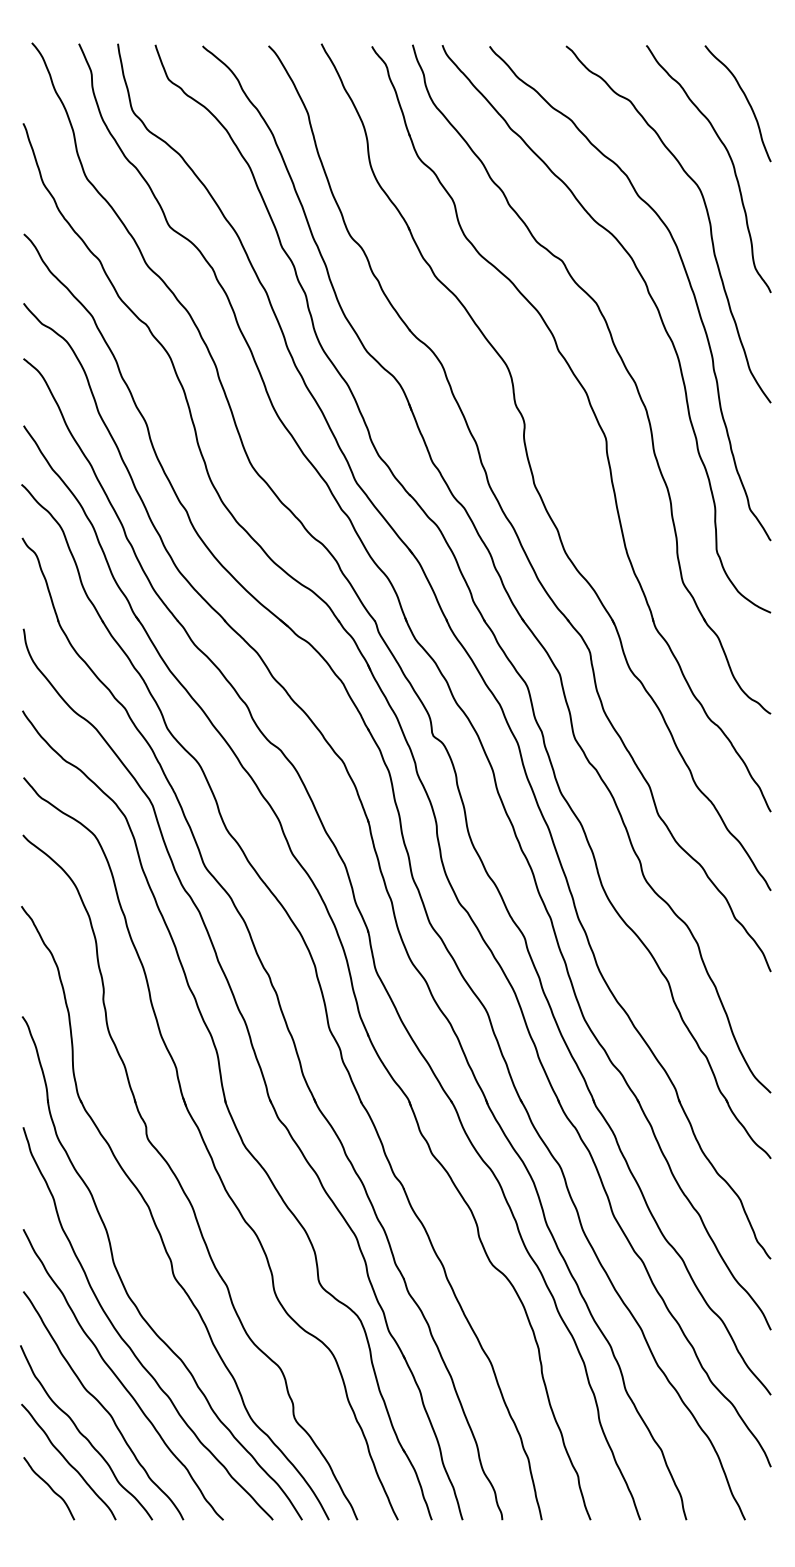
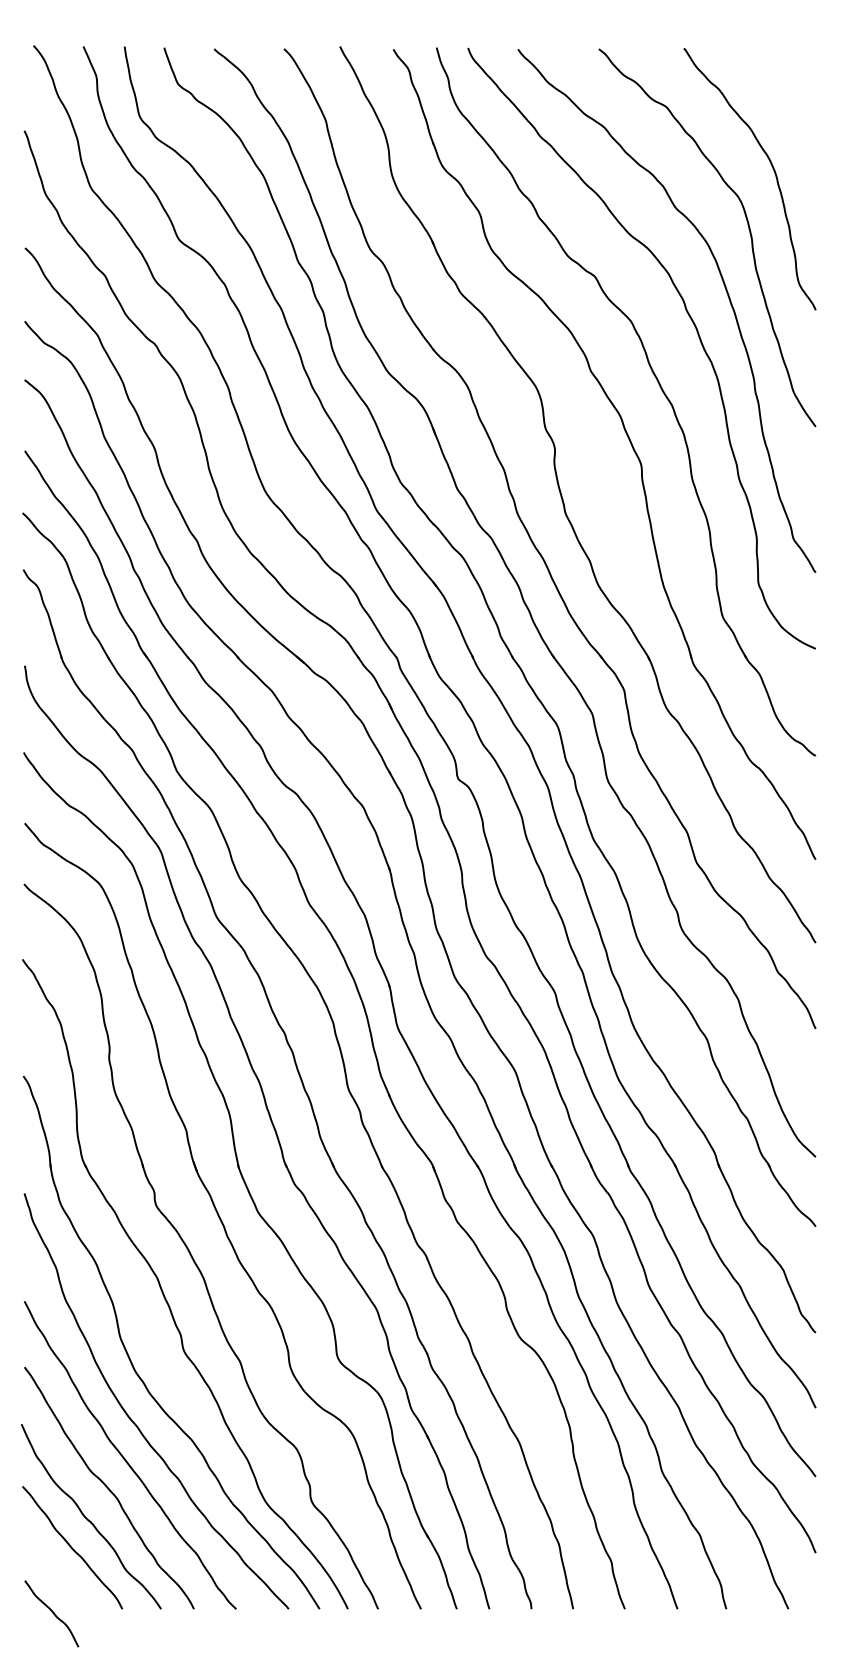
curve: (746, 99) -> (789, 105), removed
curve: (48, 1487) -> (51, 1612), moved

